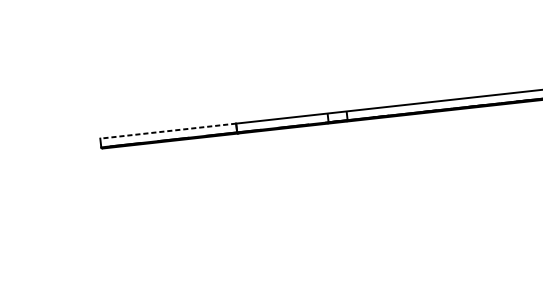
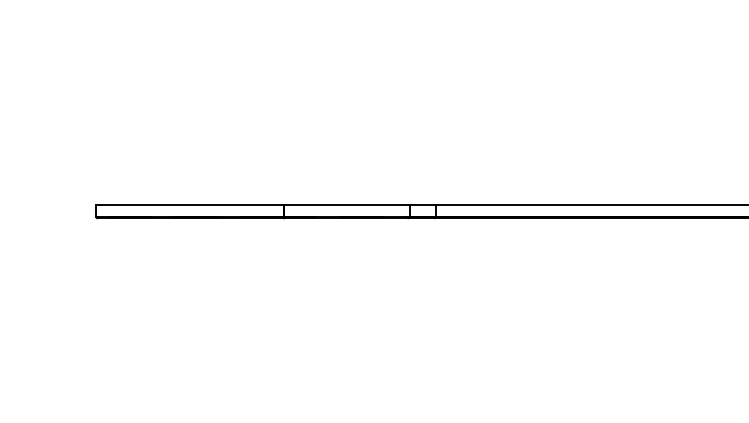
line: (167, 131) -> (189, 204), dashed -> solid

